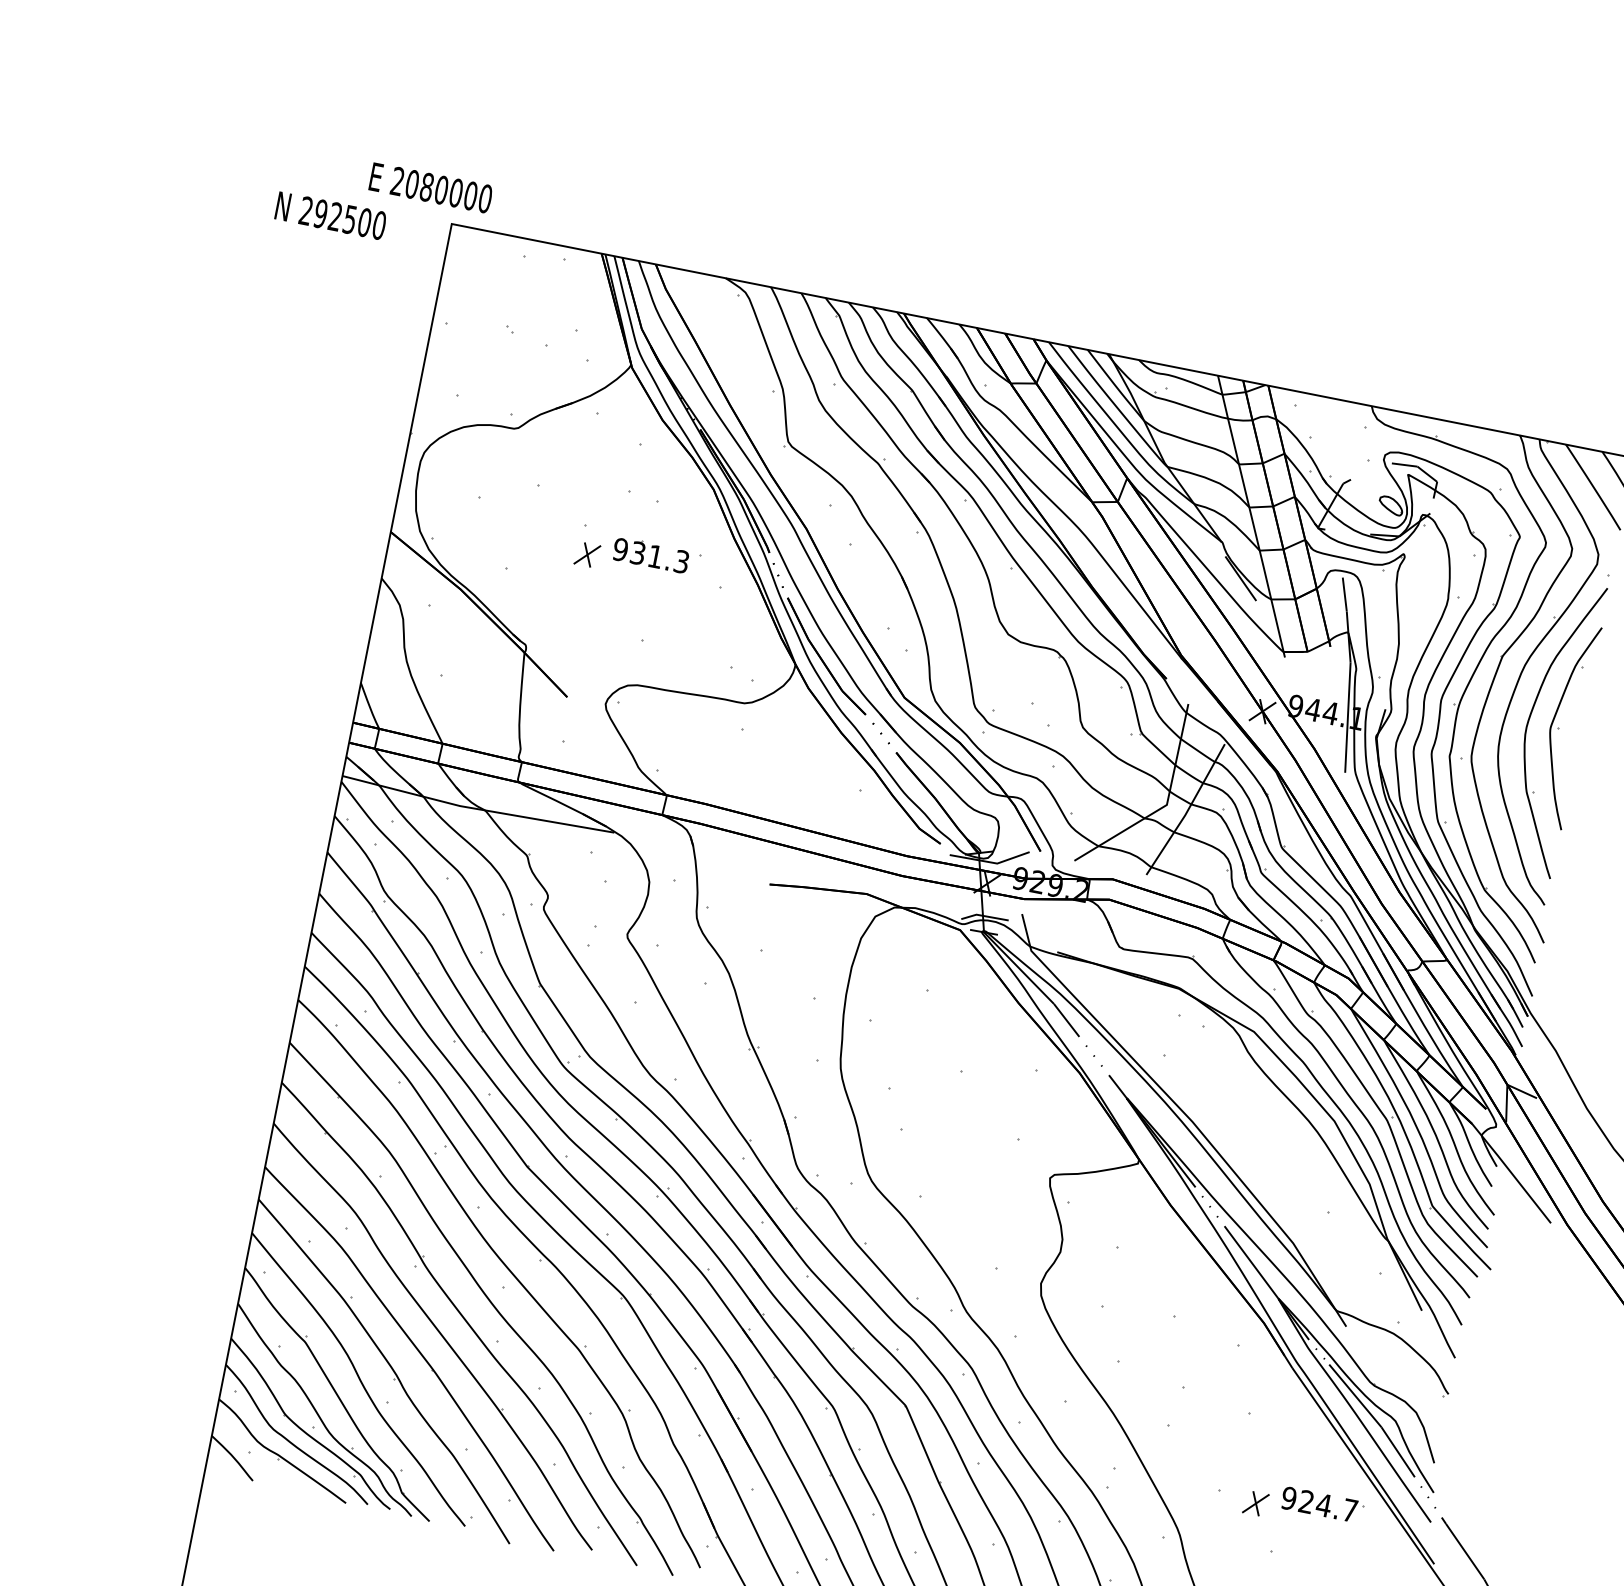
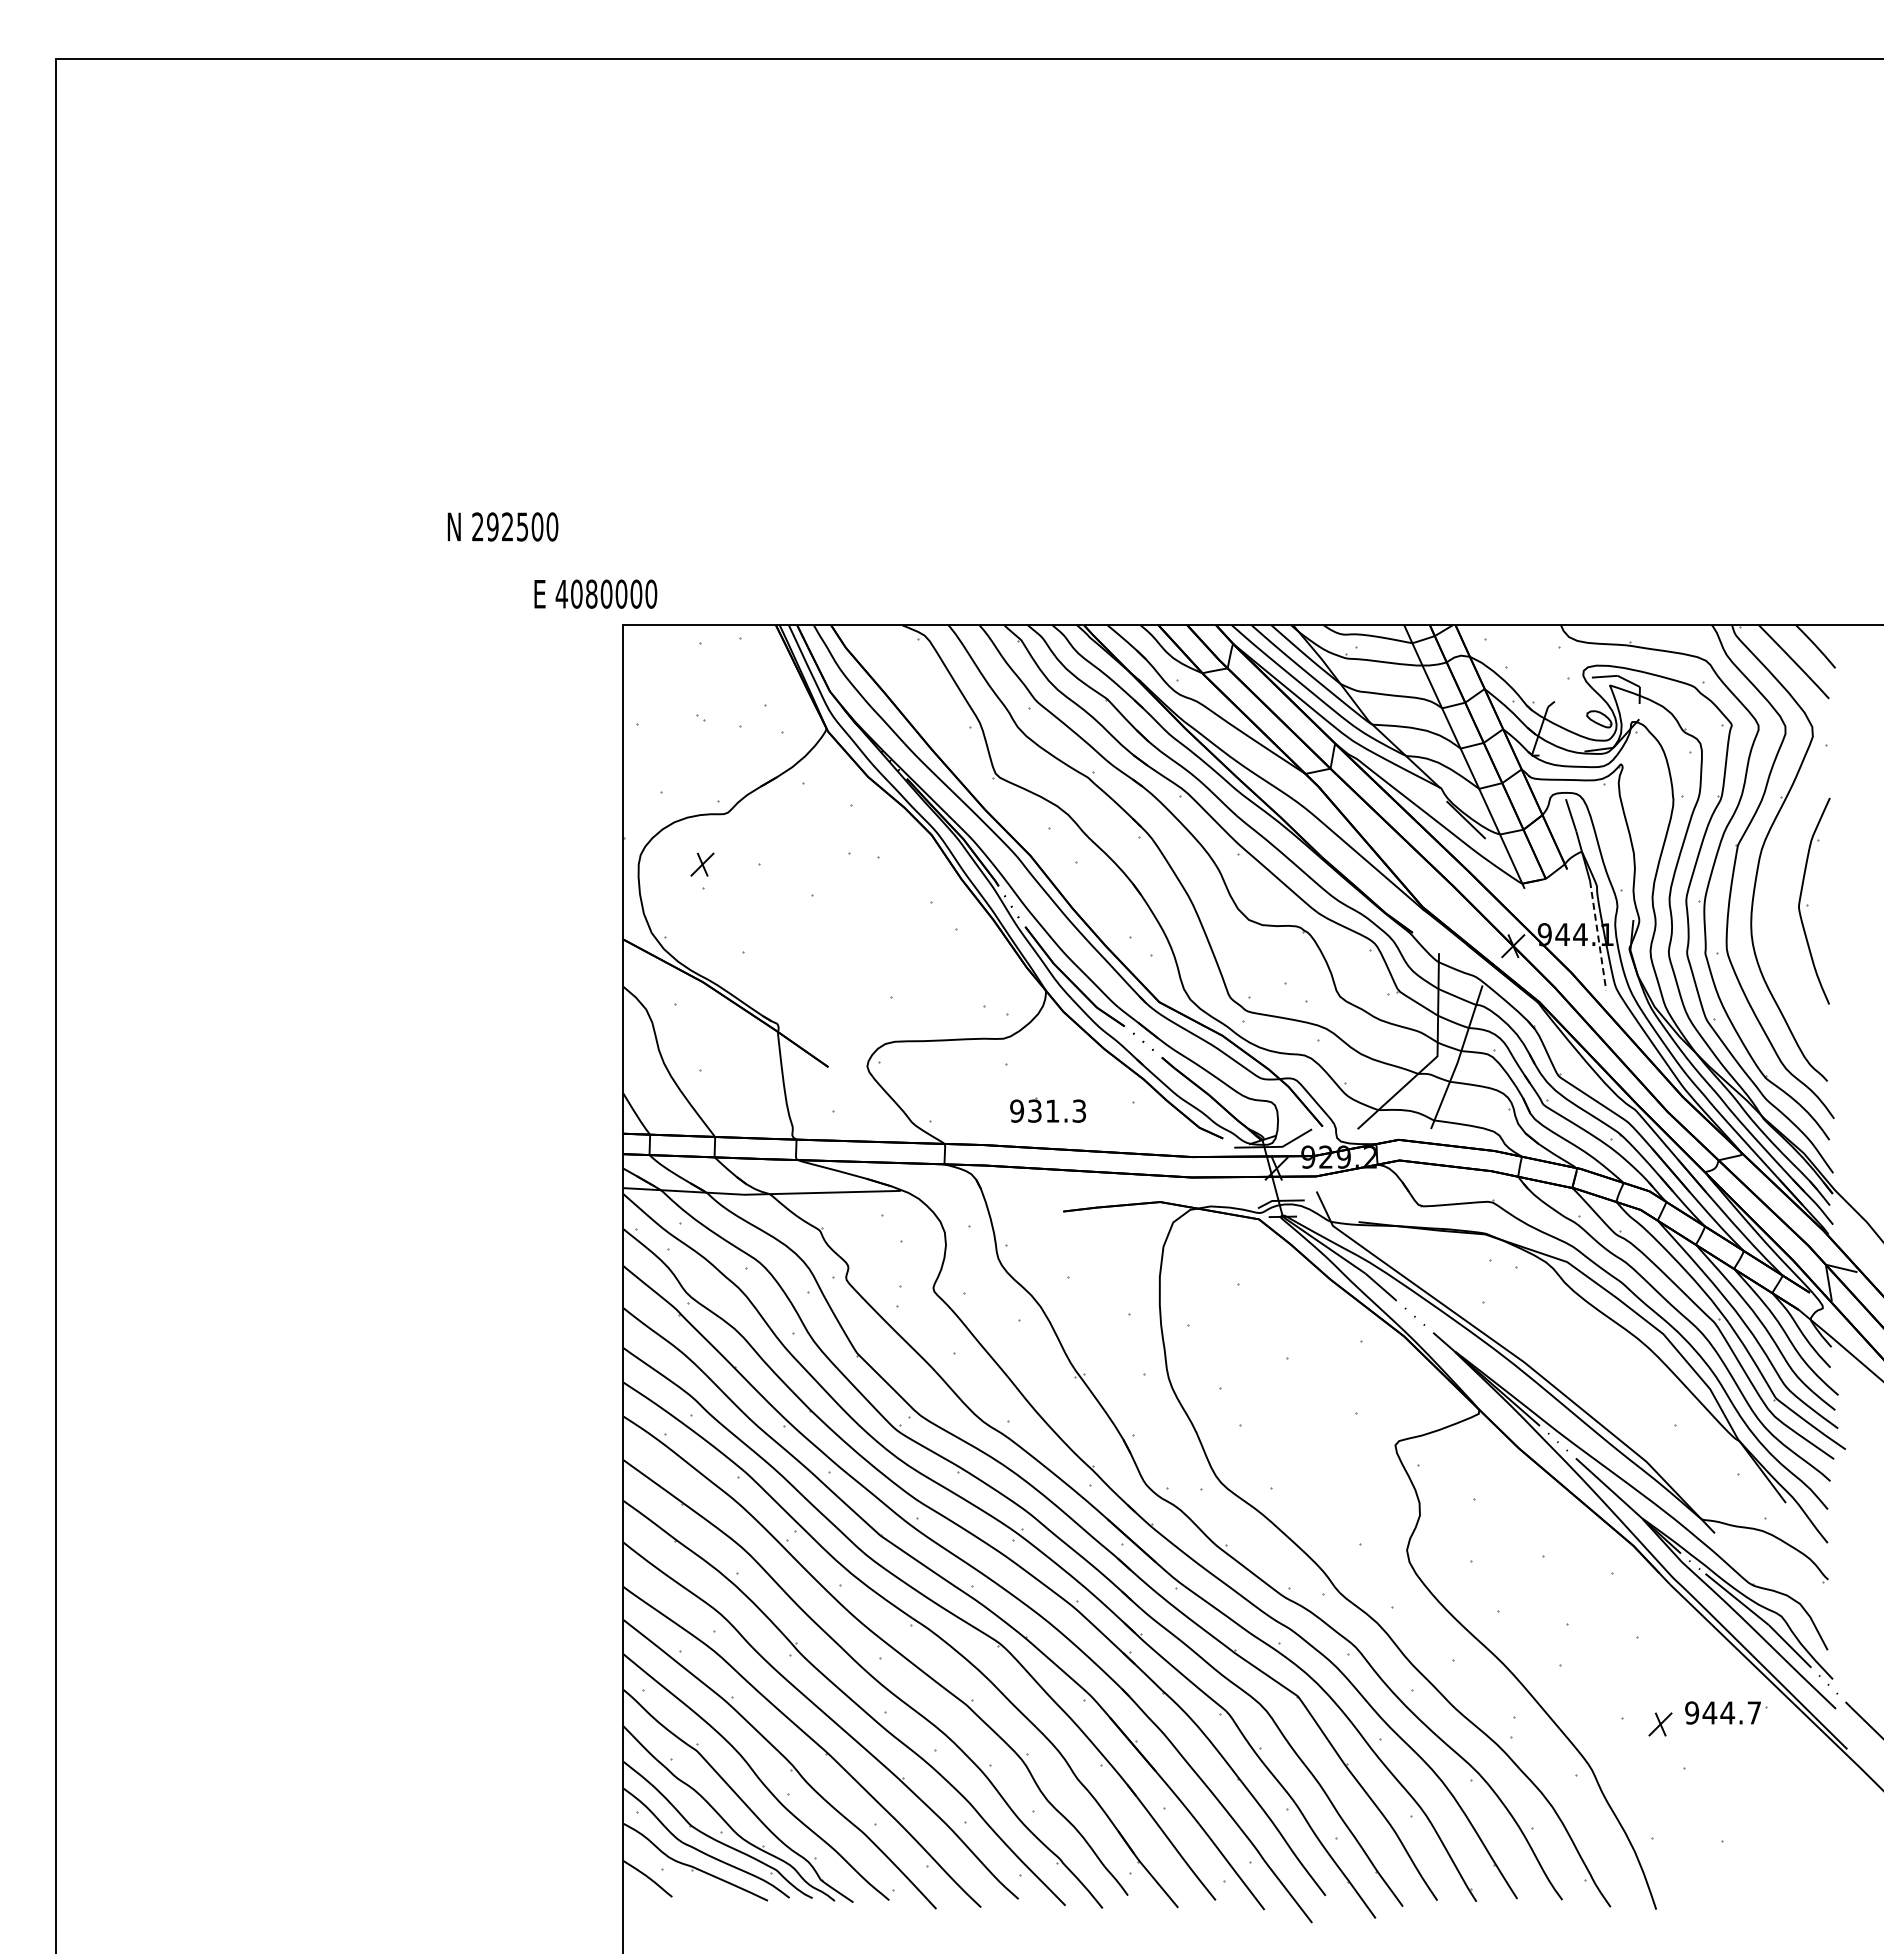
text: (397, 180) -> (561, 593), 2080000 -> 4080000
text: (330, 215) -> (502, 526), moved
part: (587, 554) -> (702, 864), moved
part: (650, 554) -> (1047, 1109), moved
line: (1348, 718) -> (1598, 936), solid -> dashed
part: (1530, 718) -> (1777, 900), removed
text: (1306, 1501) -> (1709, 1712), 924.7 -> 944.7

